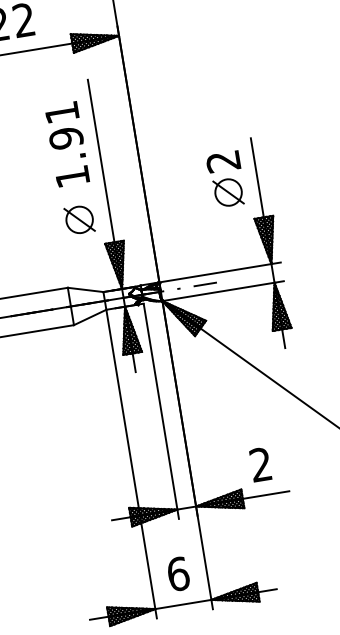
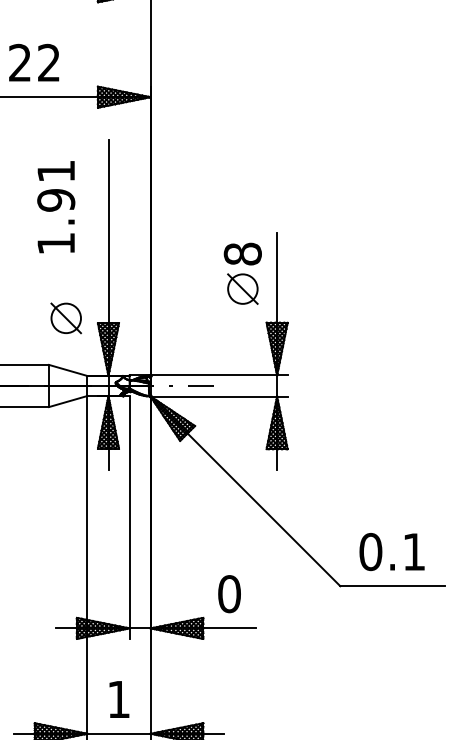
text: (67, 144) -> (56, 207), moved
text: (223, 161) -> (242, 253), 2 -> 8
part: (79, 220) -> (65, 318), moved
text: (261, 465) -> (229, 594), 2 -> 0
text: (177, 574) -> (118, 699), 6 -> 1

